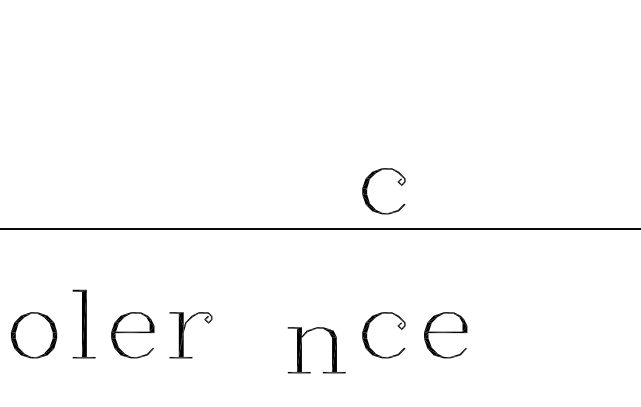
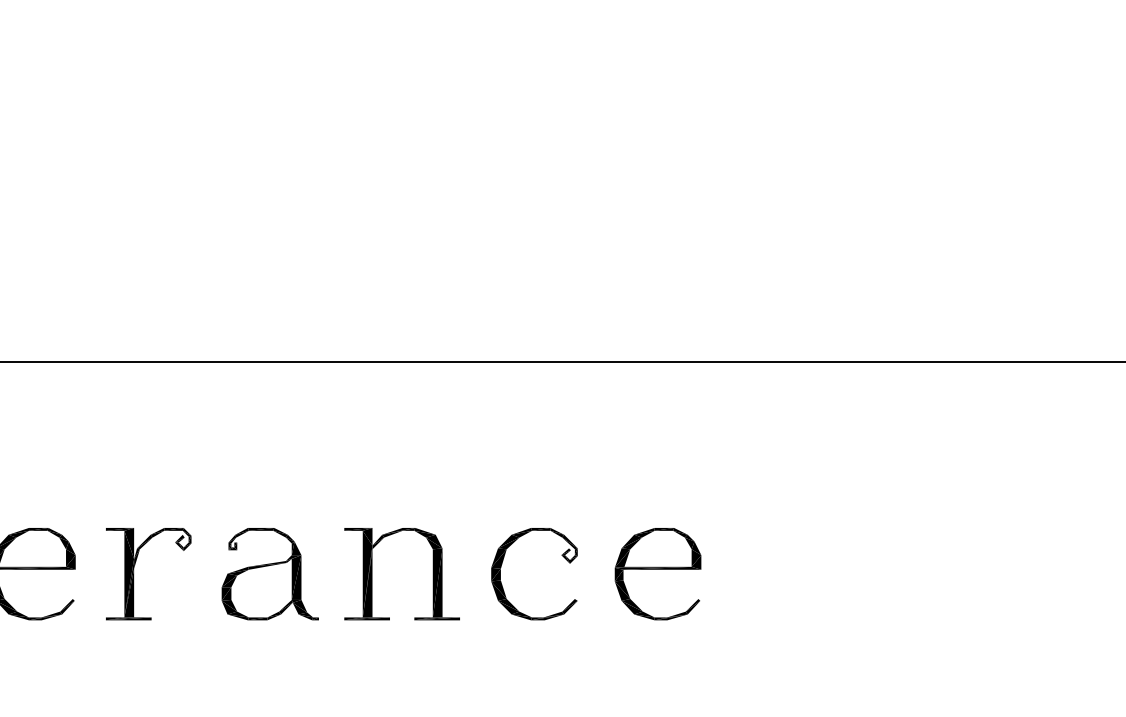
part: (367, 191) -> (501, 286), removed
part: (251, 335) -> (269, 574), added
part: (301, 350) -> (371, 574), moved

